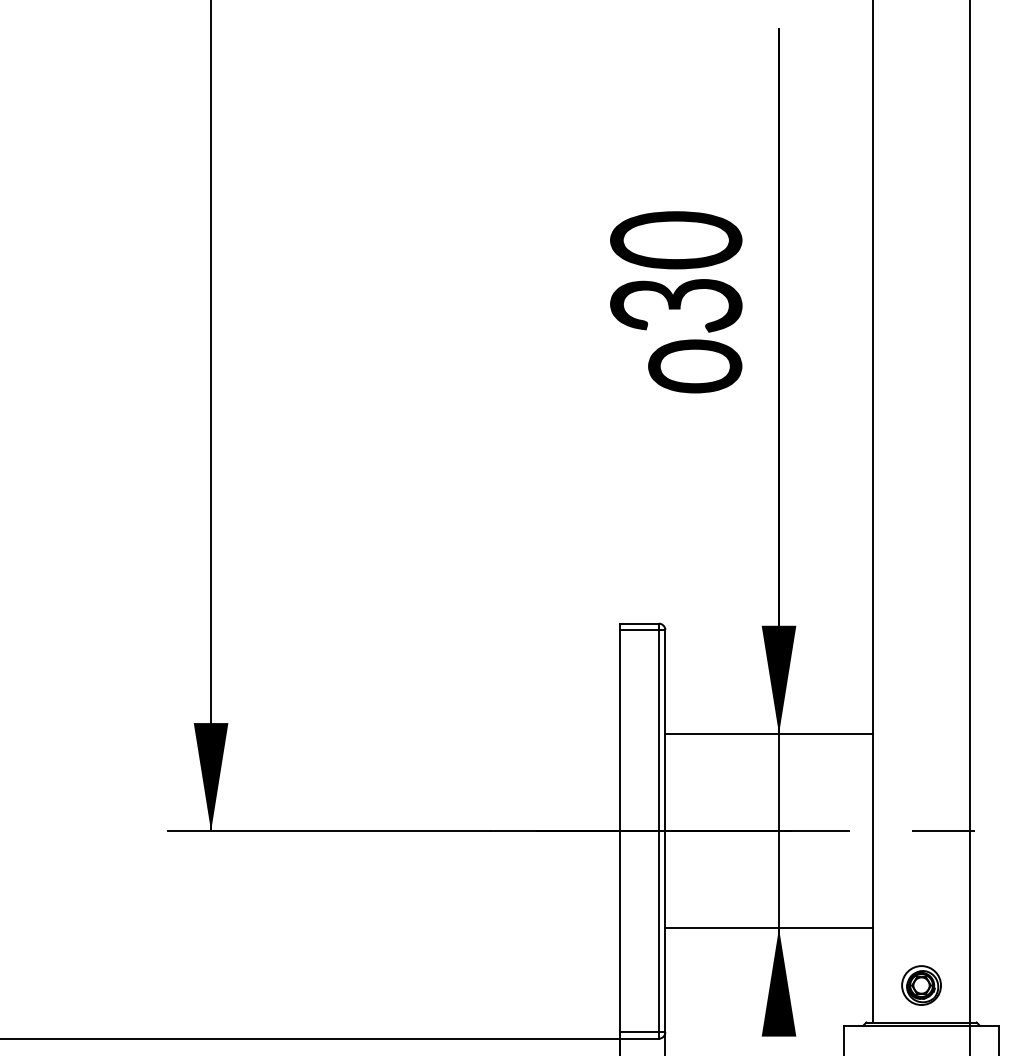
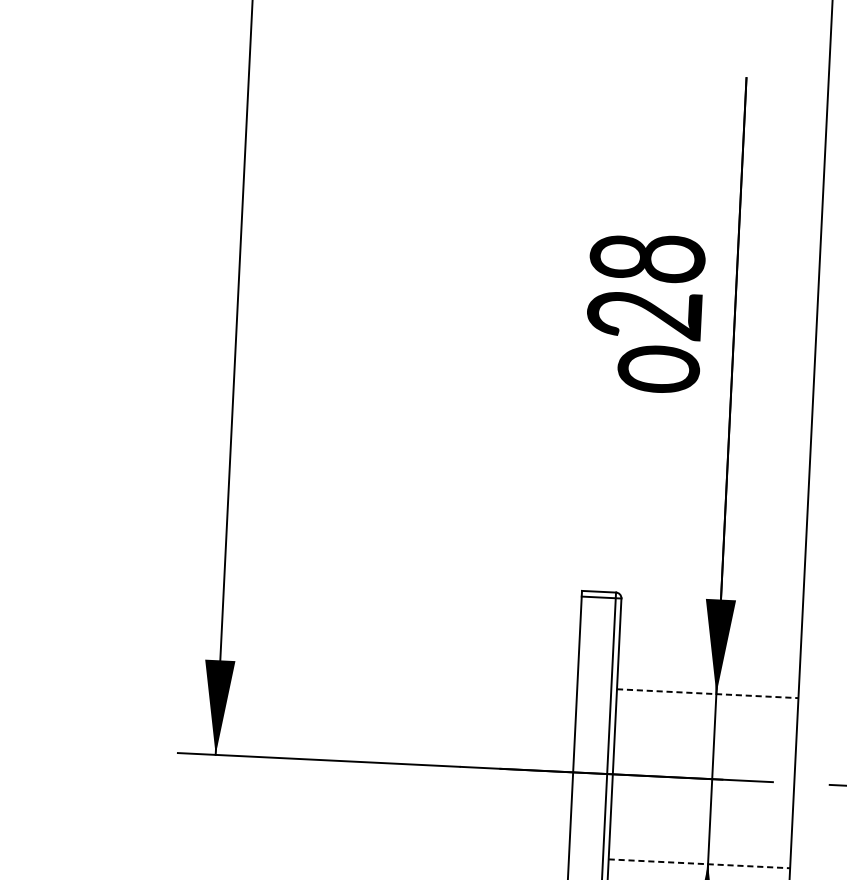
text: (676, 271) -> (646, 285), 30 -> 28
line: (769, 733) -> (708, 693), solid -> dashed
line: (769, 928) -> (699, 863), solid -> dashed

